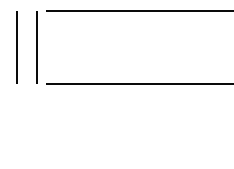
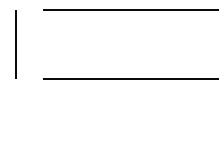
line: (36, 47) -> (34, 44), removed

